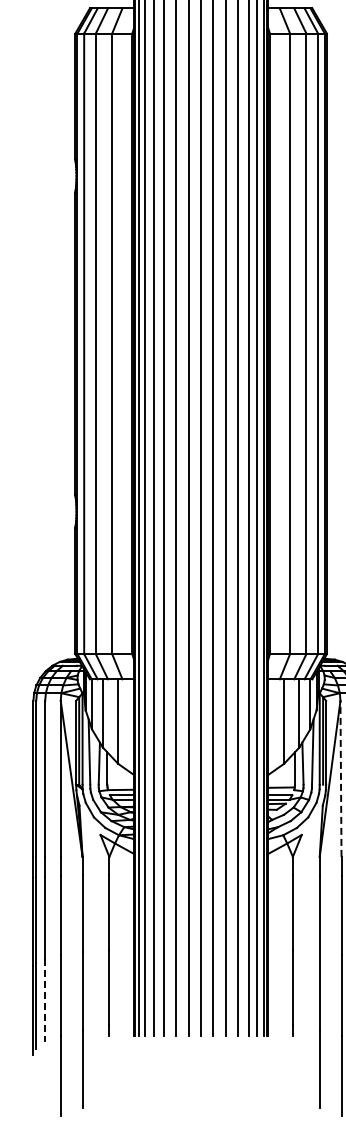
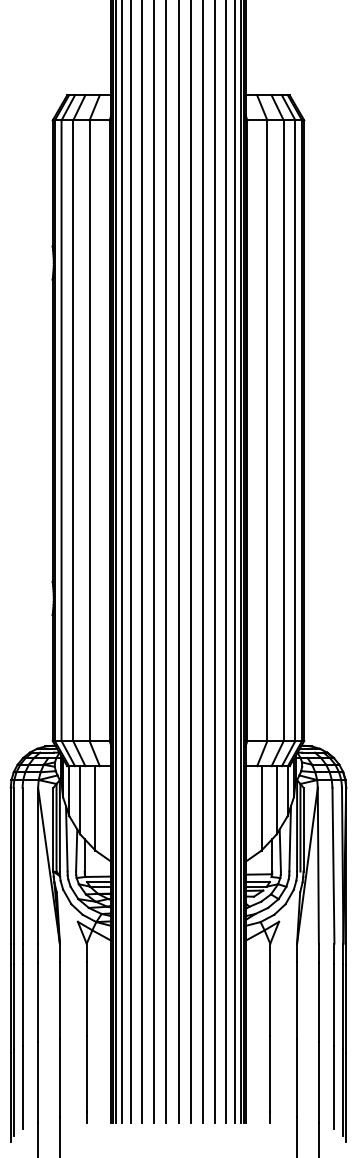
line: (341, 778) -> (318, 865), dashed -> solid
line: (45, 1000) -> (22, 1087), dashed -> solid

